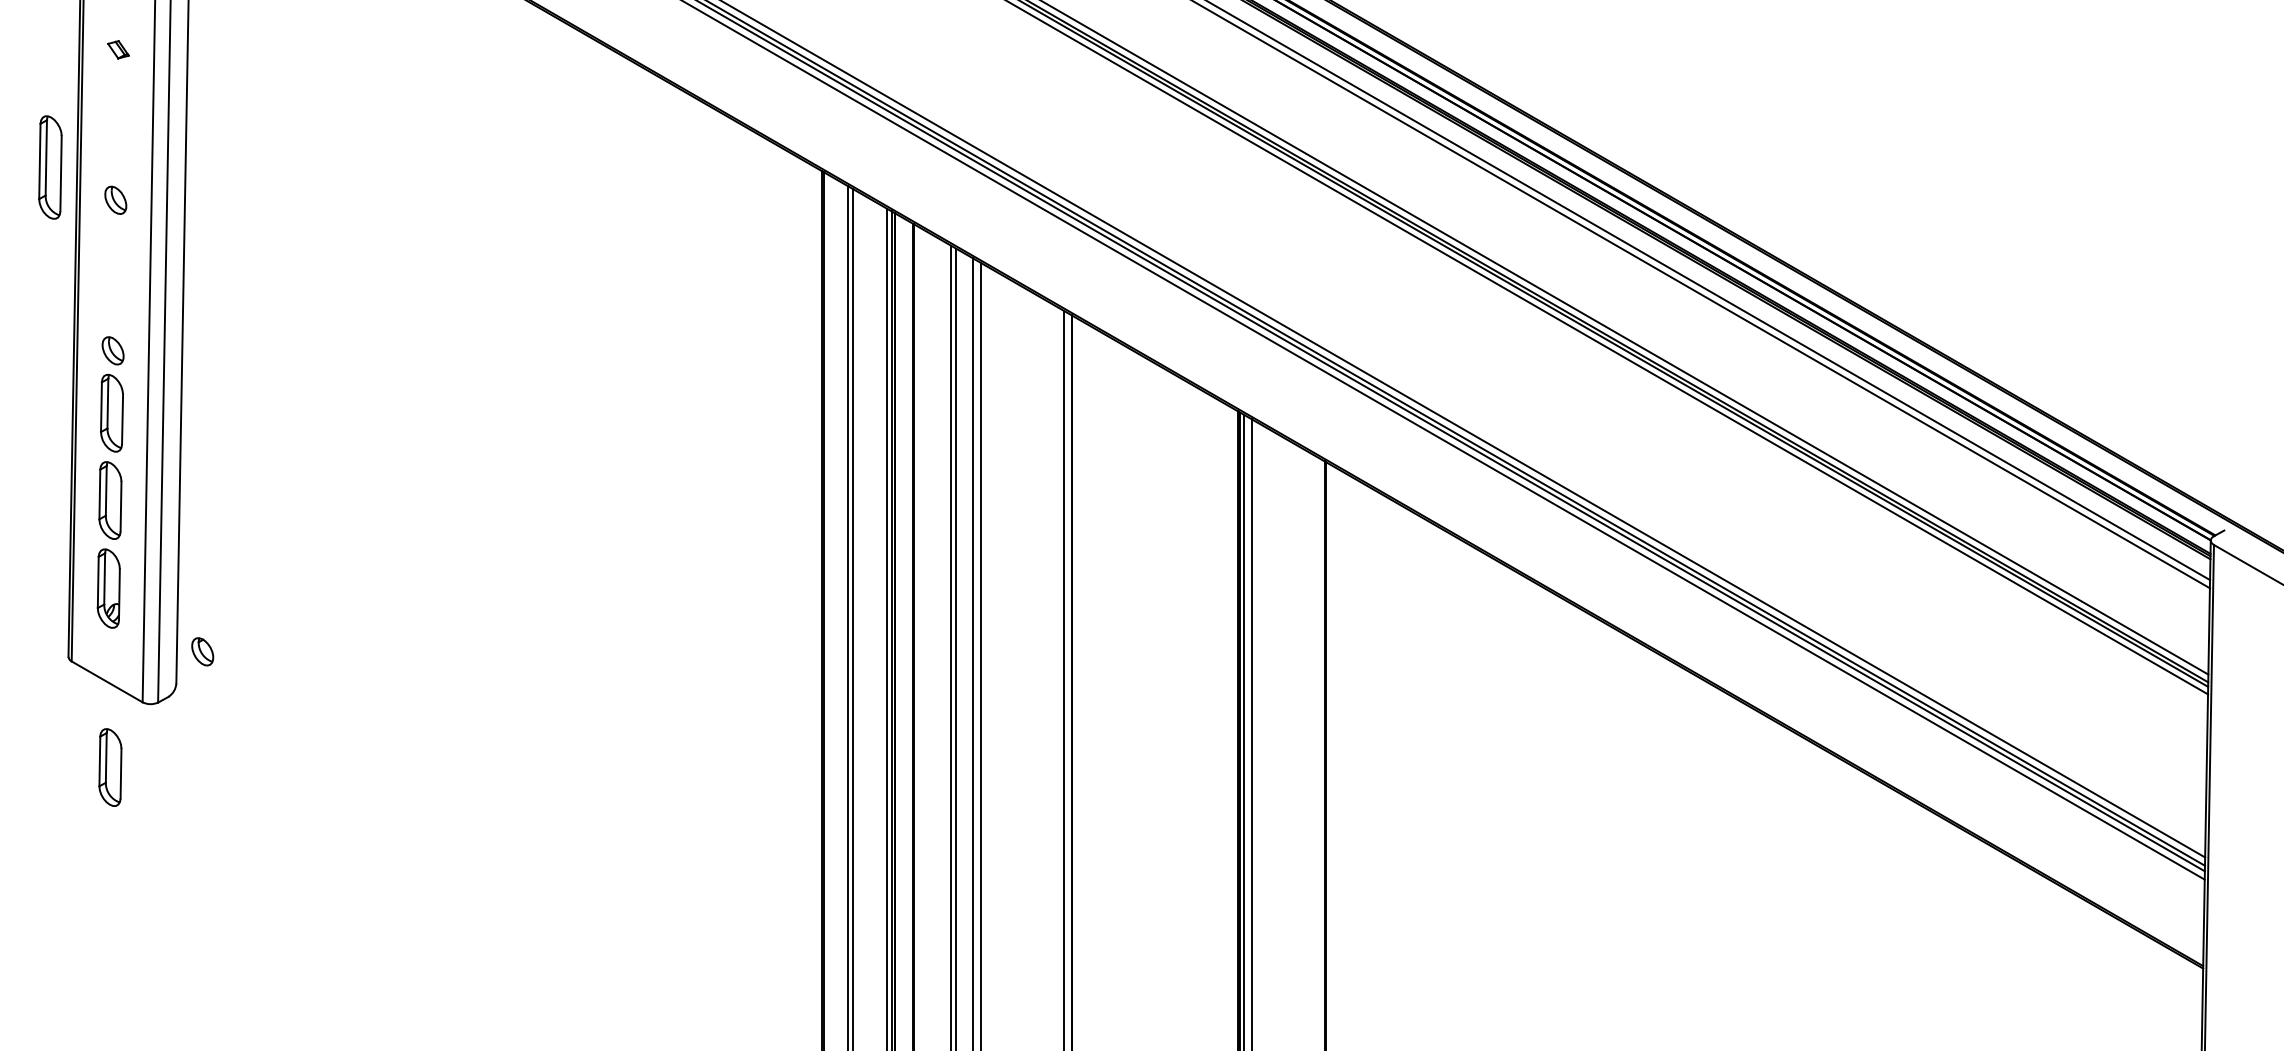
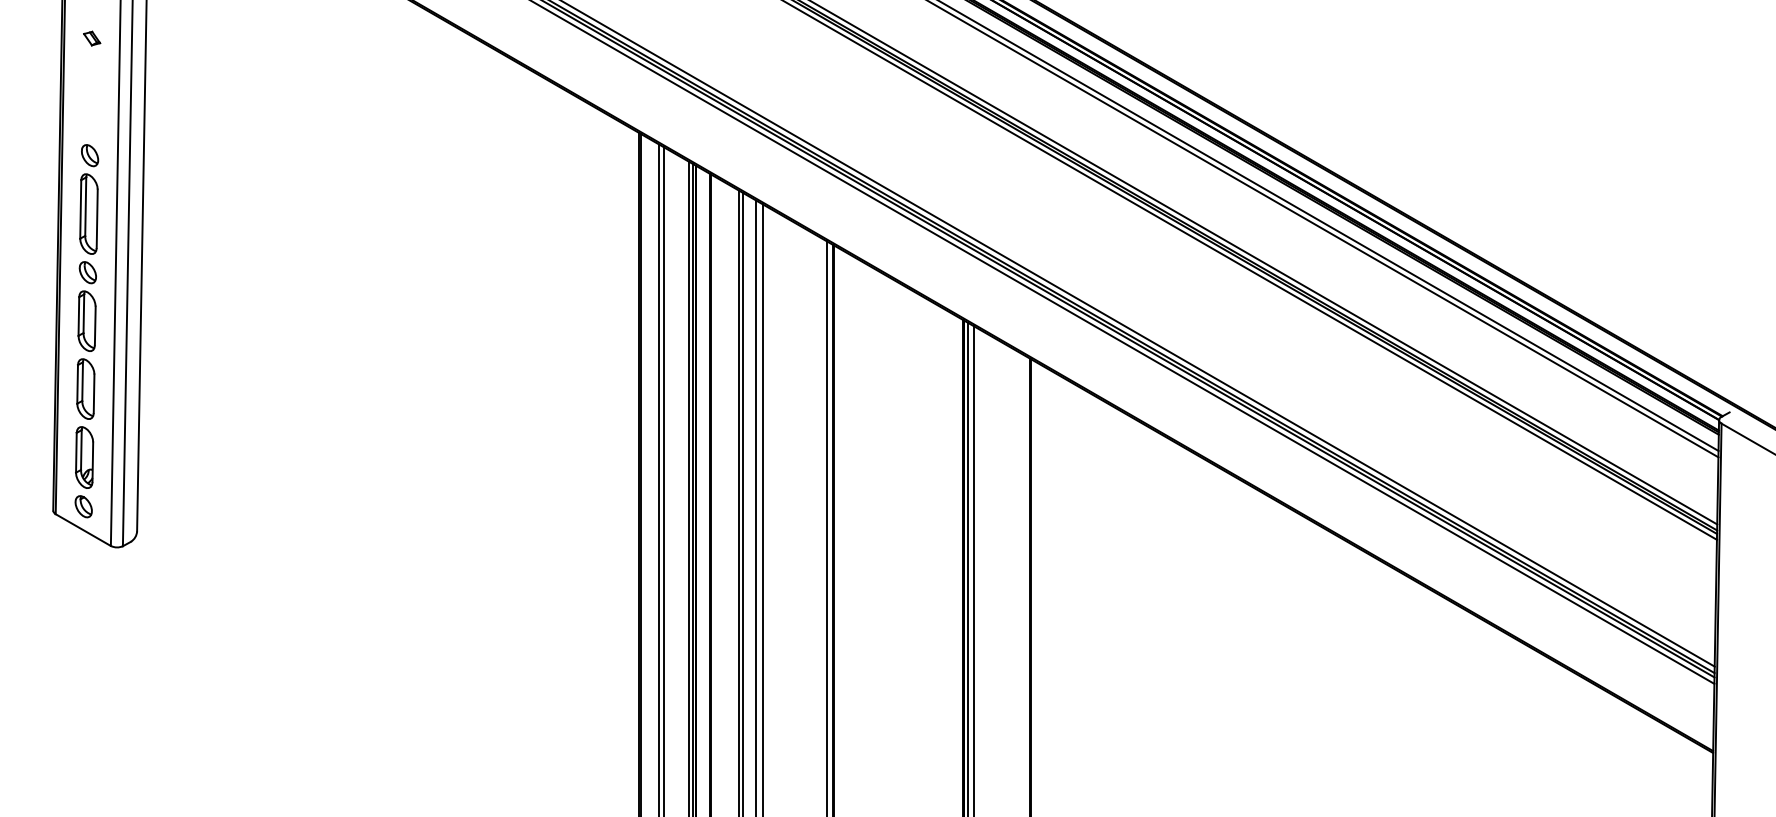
part: (50, 167) -> (89, 214), moved
part: (202, 651) -> (83, 506), moved
part: (110, 767) -> (85, 596), removed

